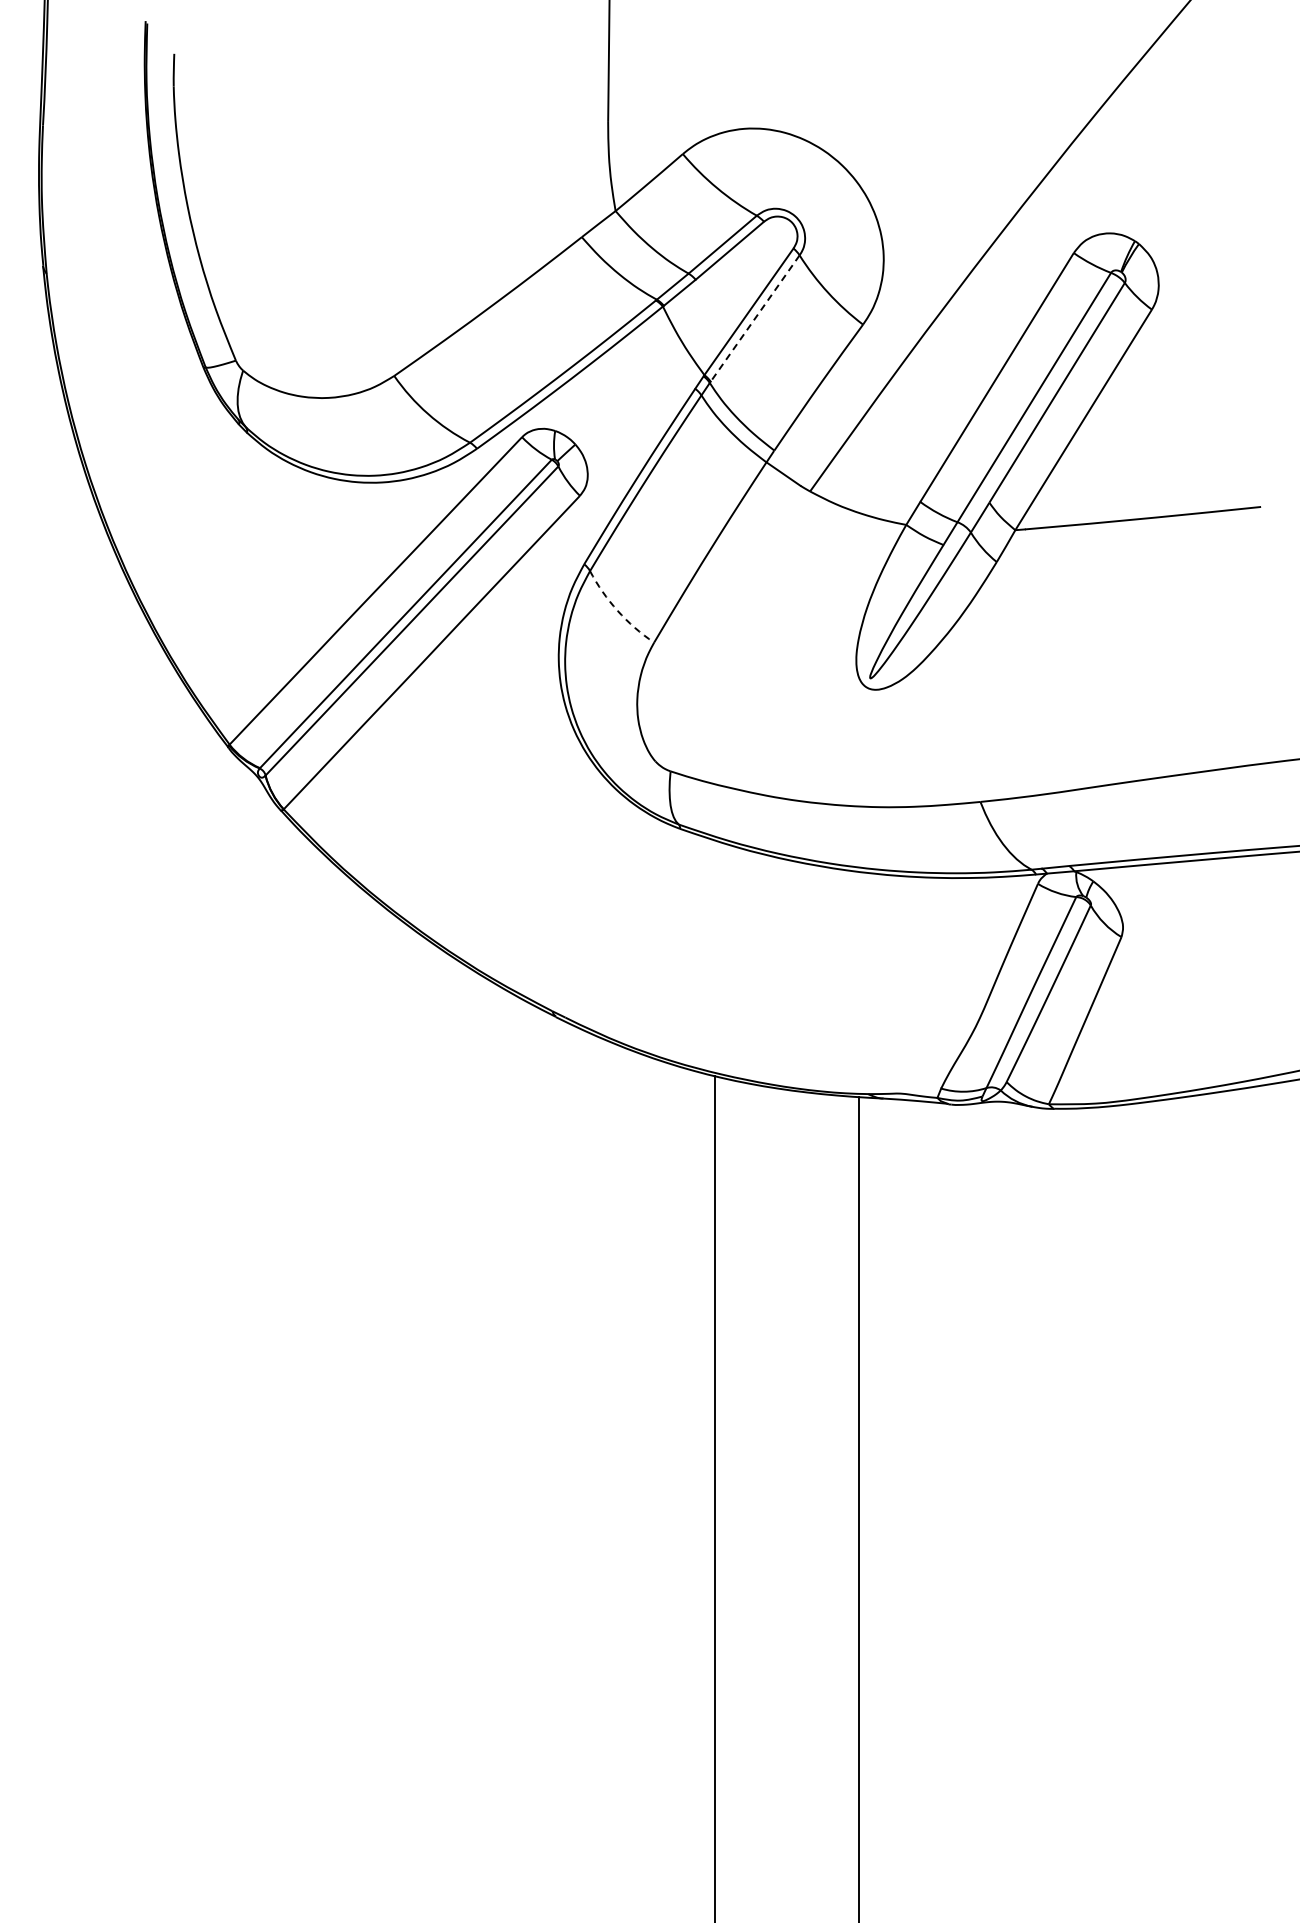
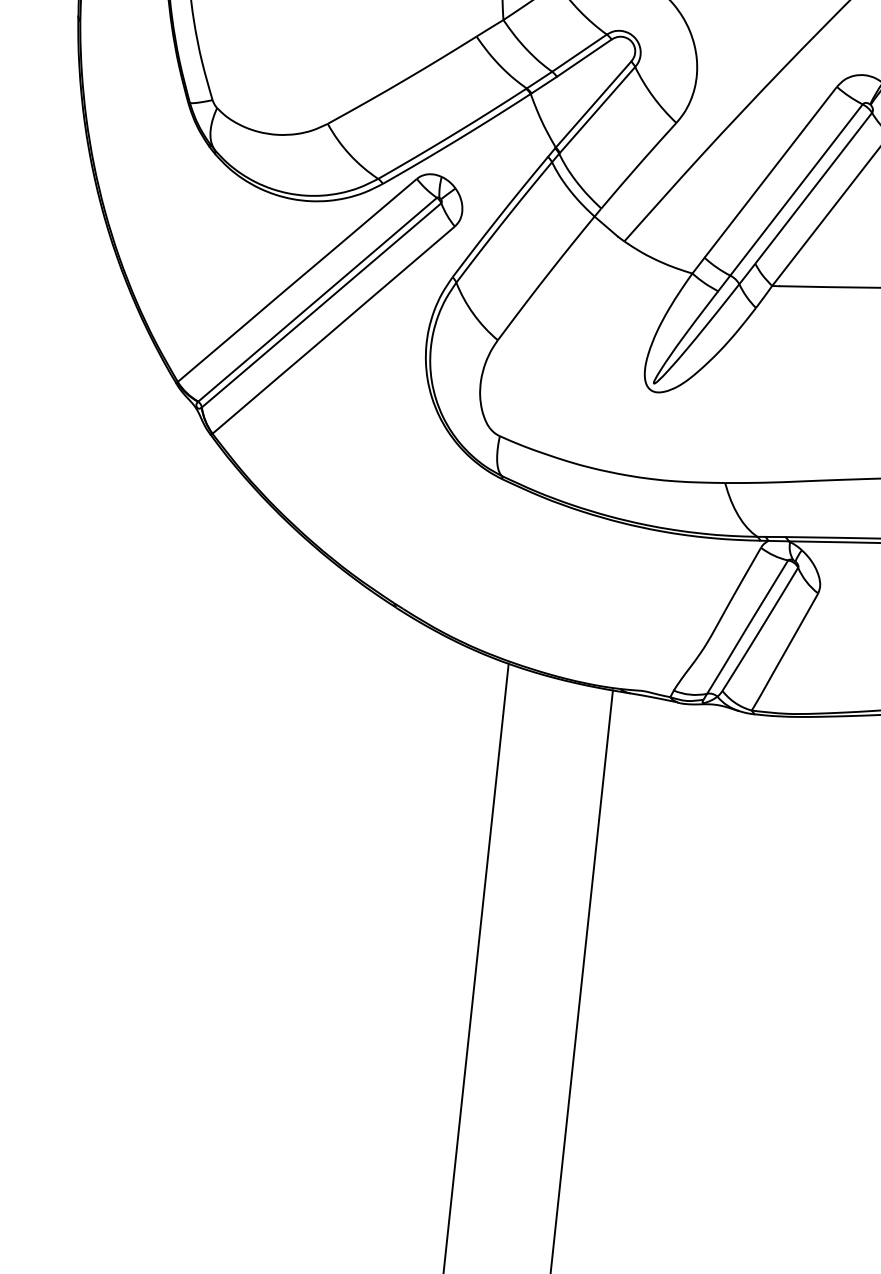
line: (754, 318) -> (597, 109), dashed -> solid
arc: (617, 610) -> (473, 313), dashed -> solid

